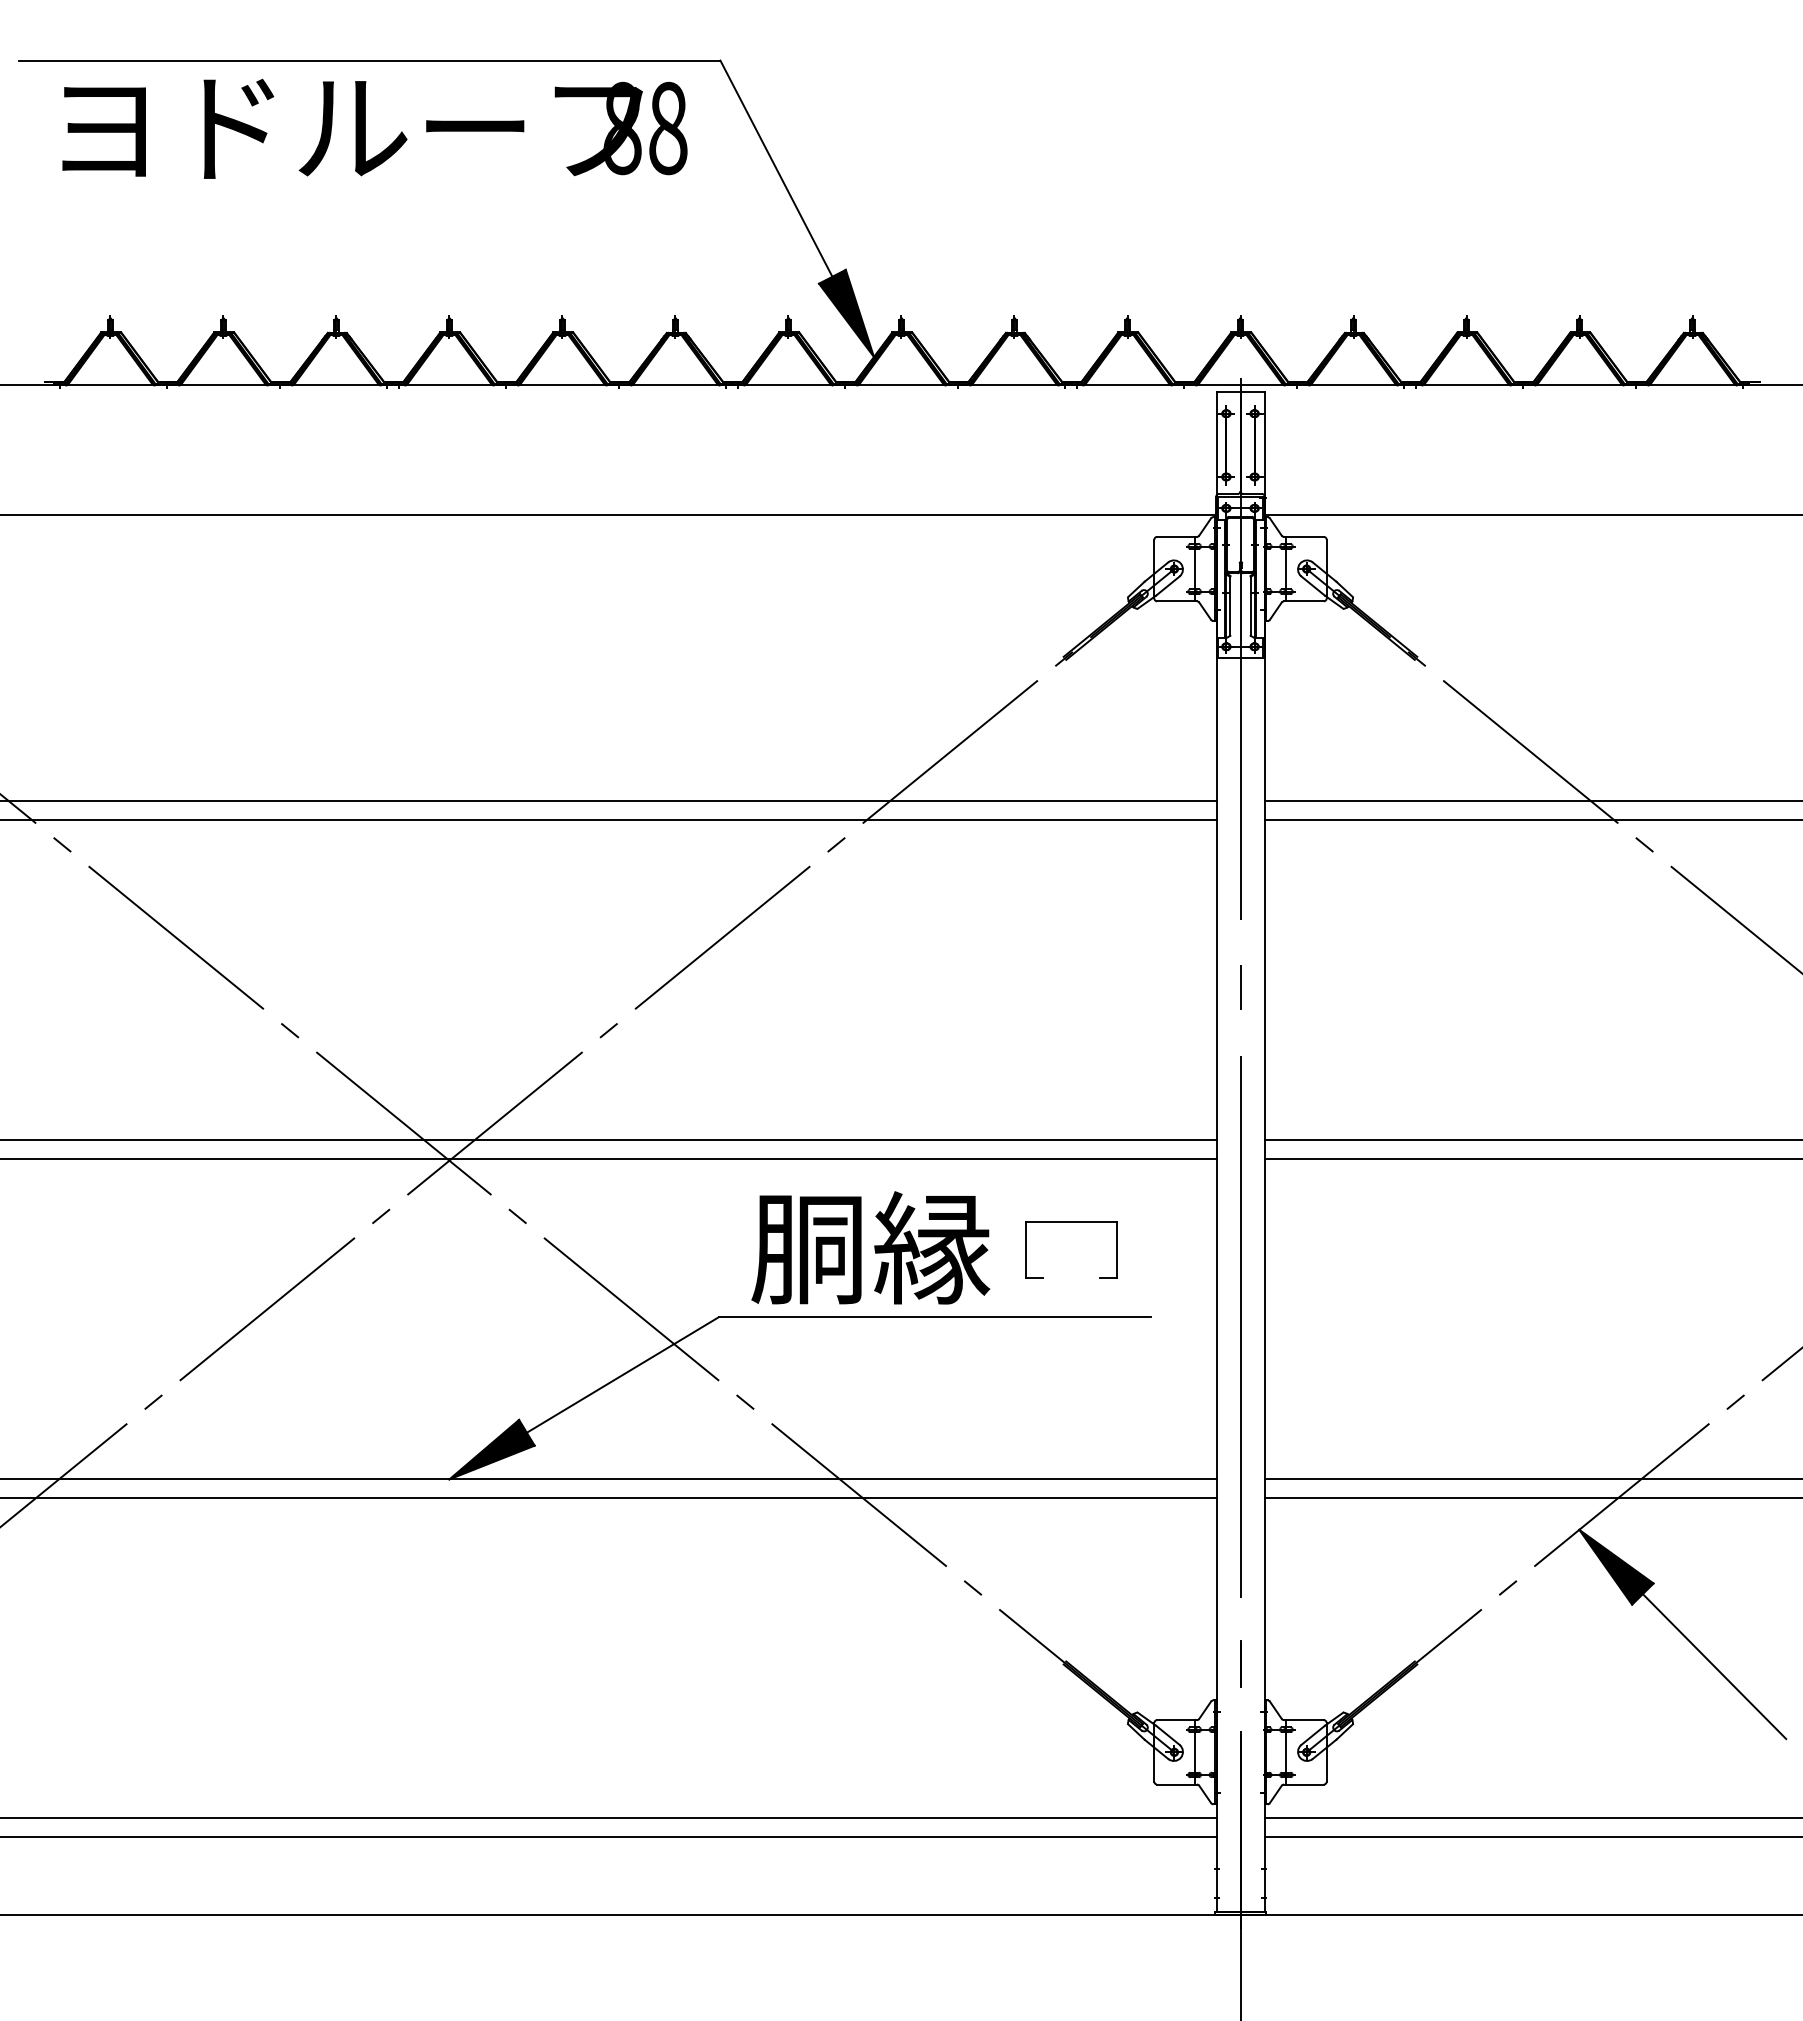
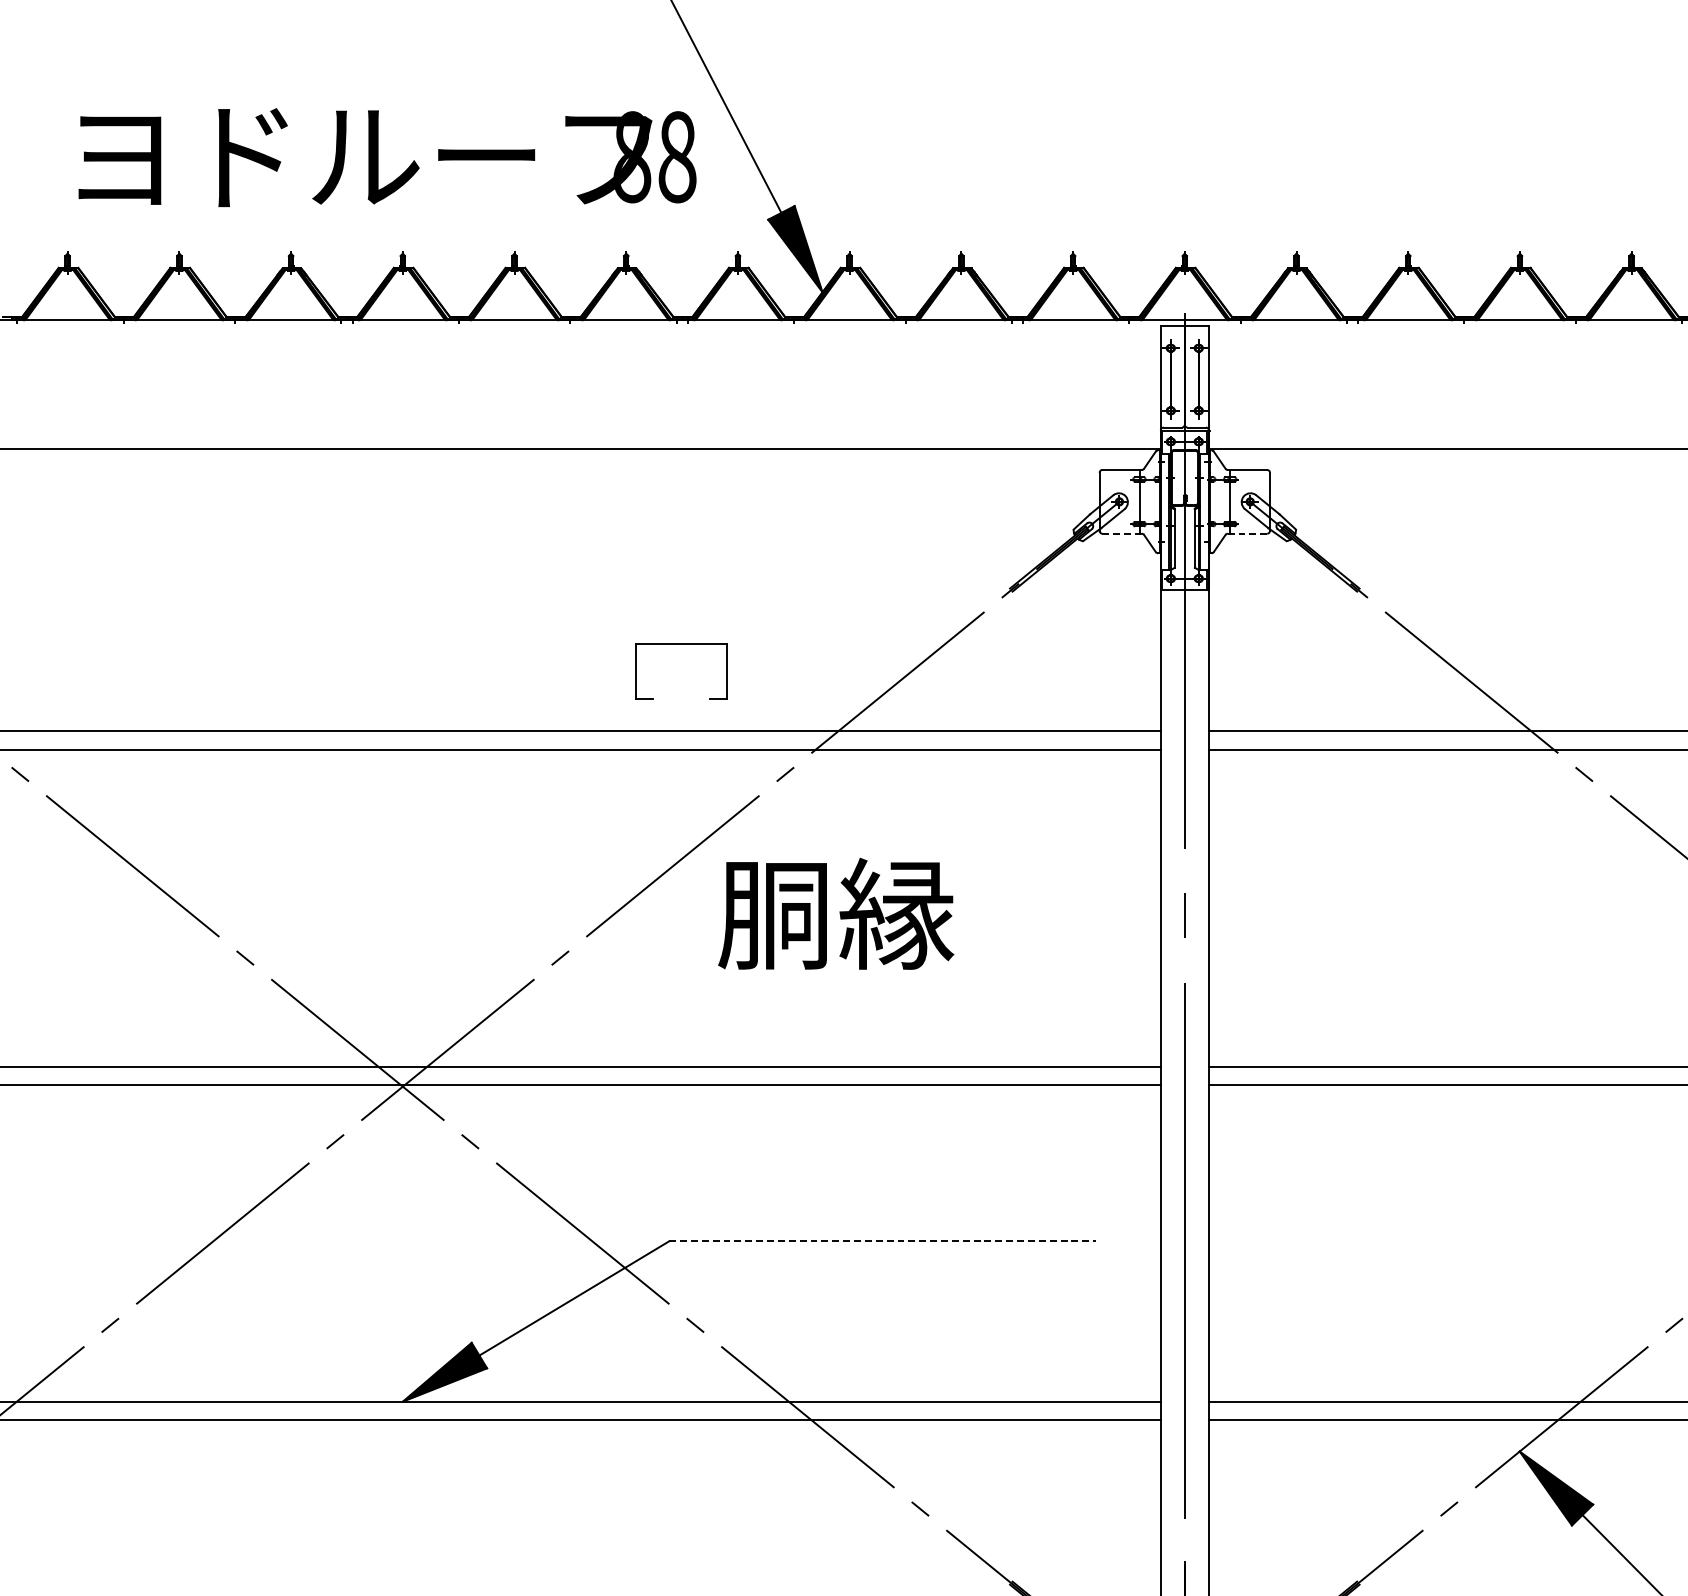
text: (374, 128) -> (387, 157), moved
line: (1177, 601) -> (1122, 533), solid -> dashed
line: (1303, 601) -> (1247, 533), solid -> dashed
part: (1071, 1222) -> (681, 644), moved
text: (870, 1247) -> (835, 913), moved
line: (934, 1317) -> (882, 1241), solid -> dashed

